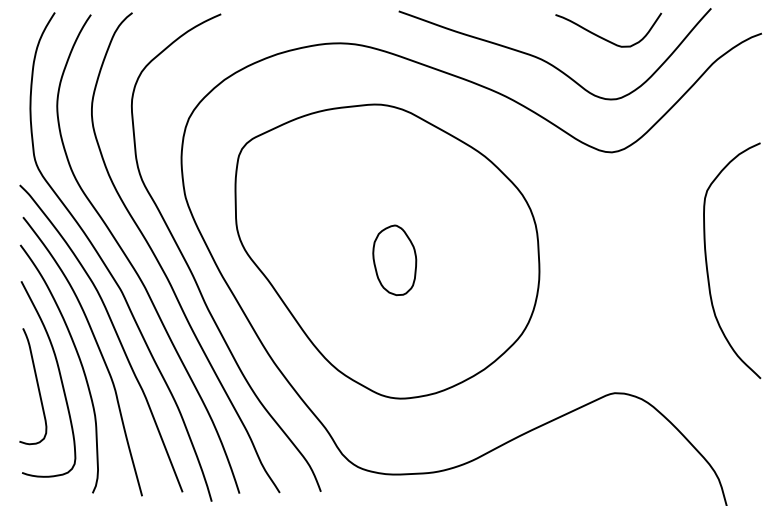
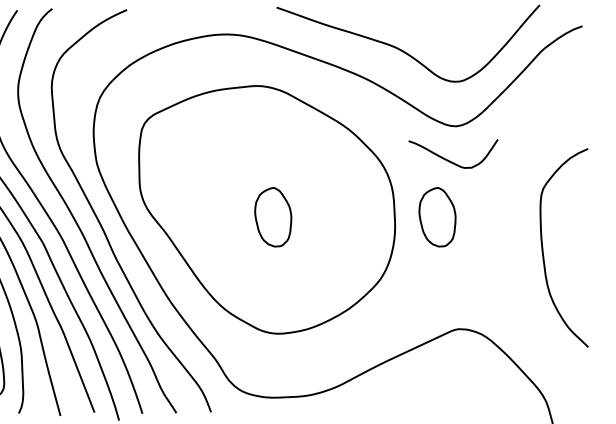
curve: (603, 37) -> (449, 160), moved
part: (589, 260) -> (437, 217), added
curve: (707, 261) -> (543, 248), moved

